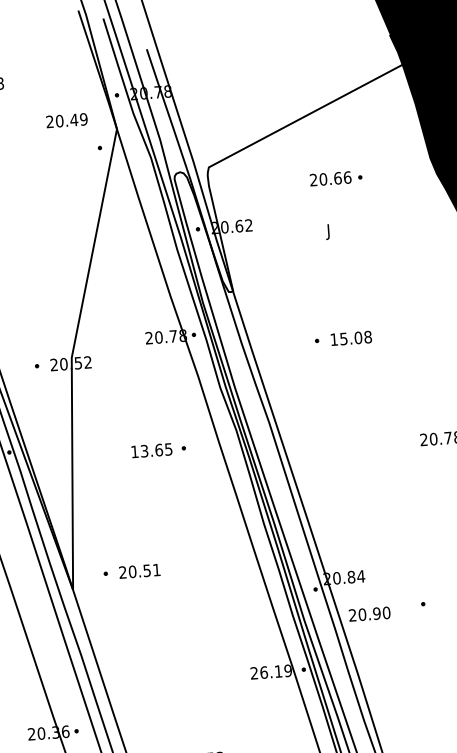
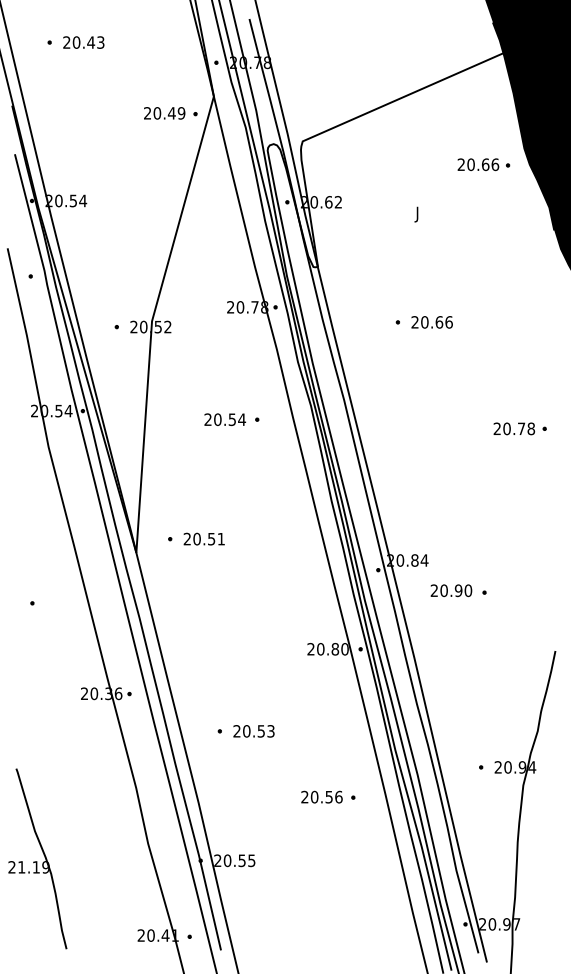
text: (66, 120) -> (164, 113), moved
part: (335, 178) -> (483, 164), moved
text: (350, 338) -> (431, 322), 15.08 -> 20.66
text: (152, 450) -> (225, 419), 13.65 -> 20.54
text: (369, 613) -> (451, 590), moved
text: (275, 671) -> (332, 649), 26.19 -> 20.80

